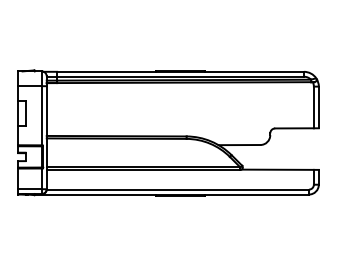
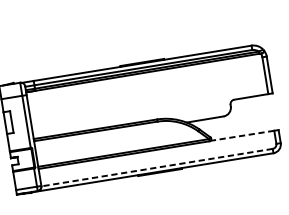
line: (277, 169) -> (242, 135), solid -> dashed
line: (177, 189) -> (156, 167), solid -> dashed

